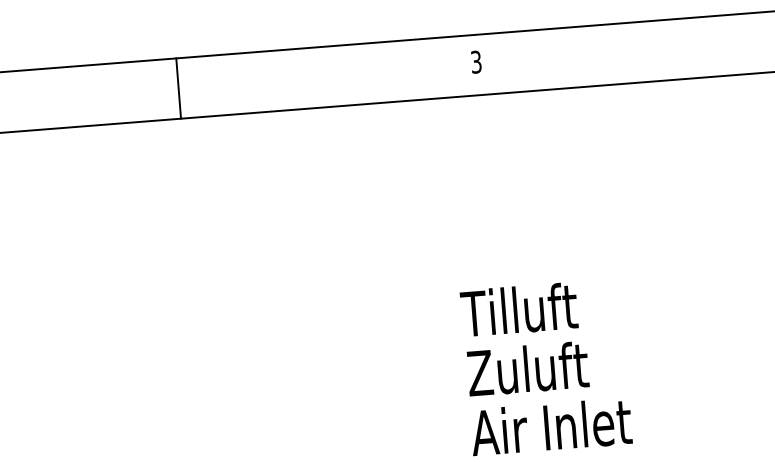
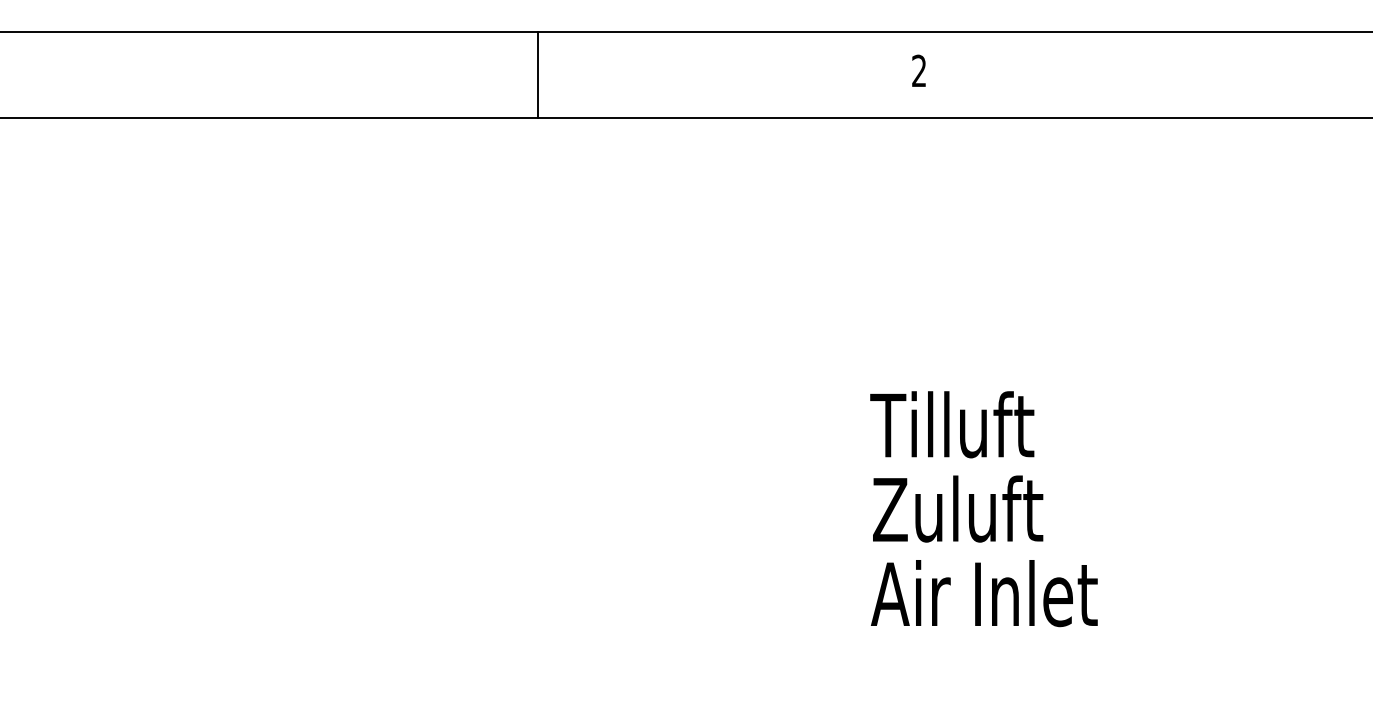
text: (476, 62) -> (919, 71), 3 -> 2
line: (178, 88) -> (537, 74), moved

